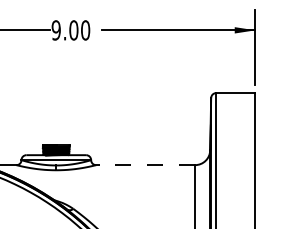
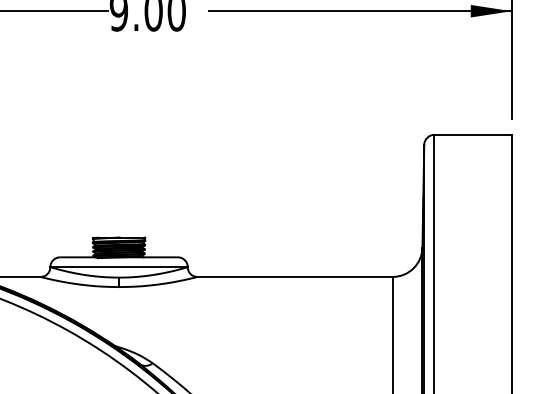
line: (145, 165) -> (294, 277), dashed -> solid

